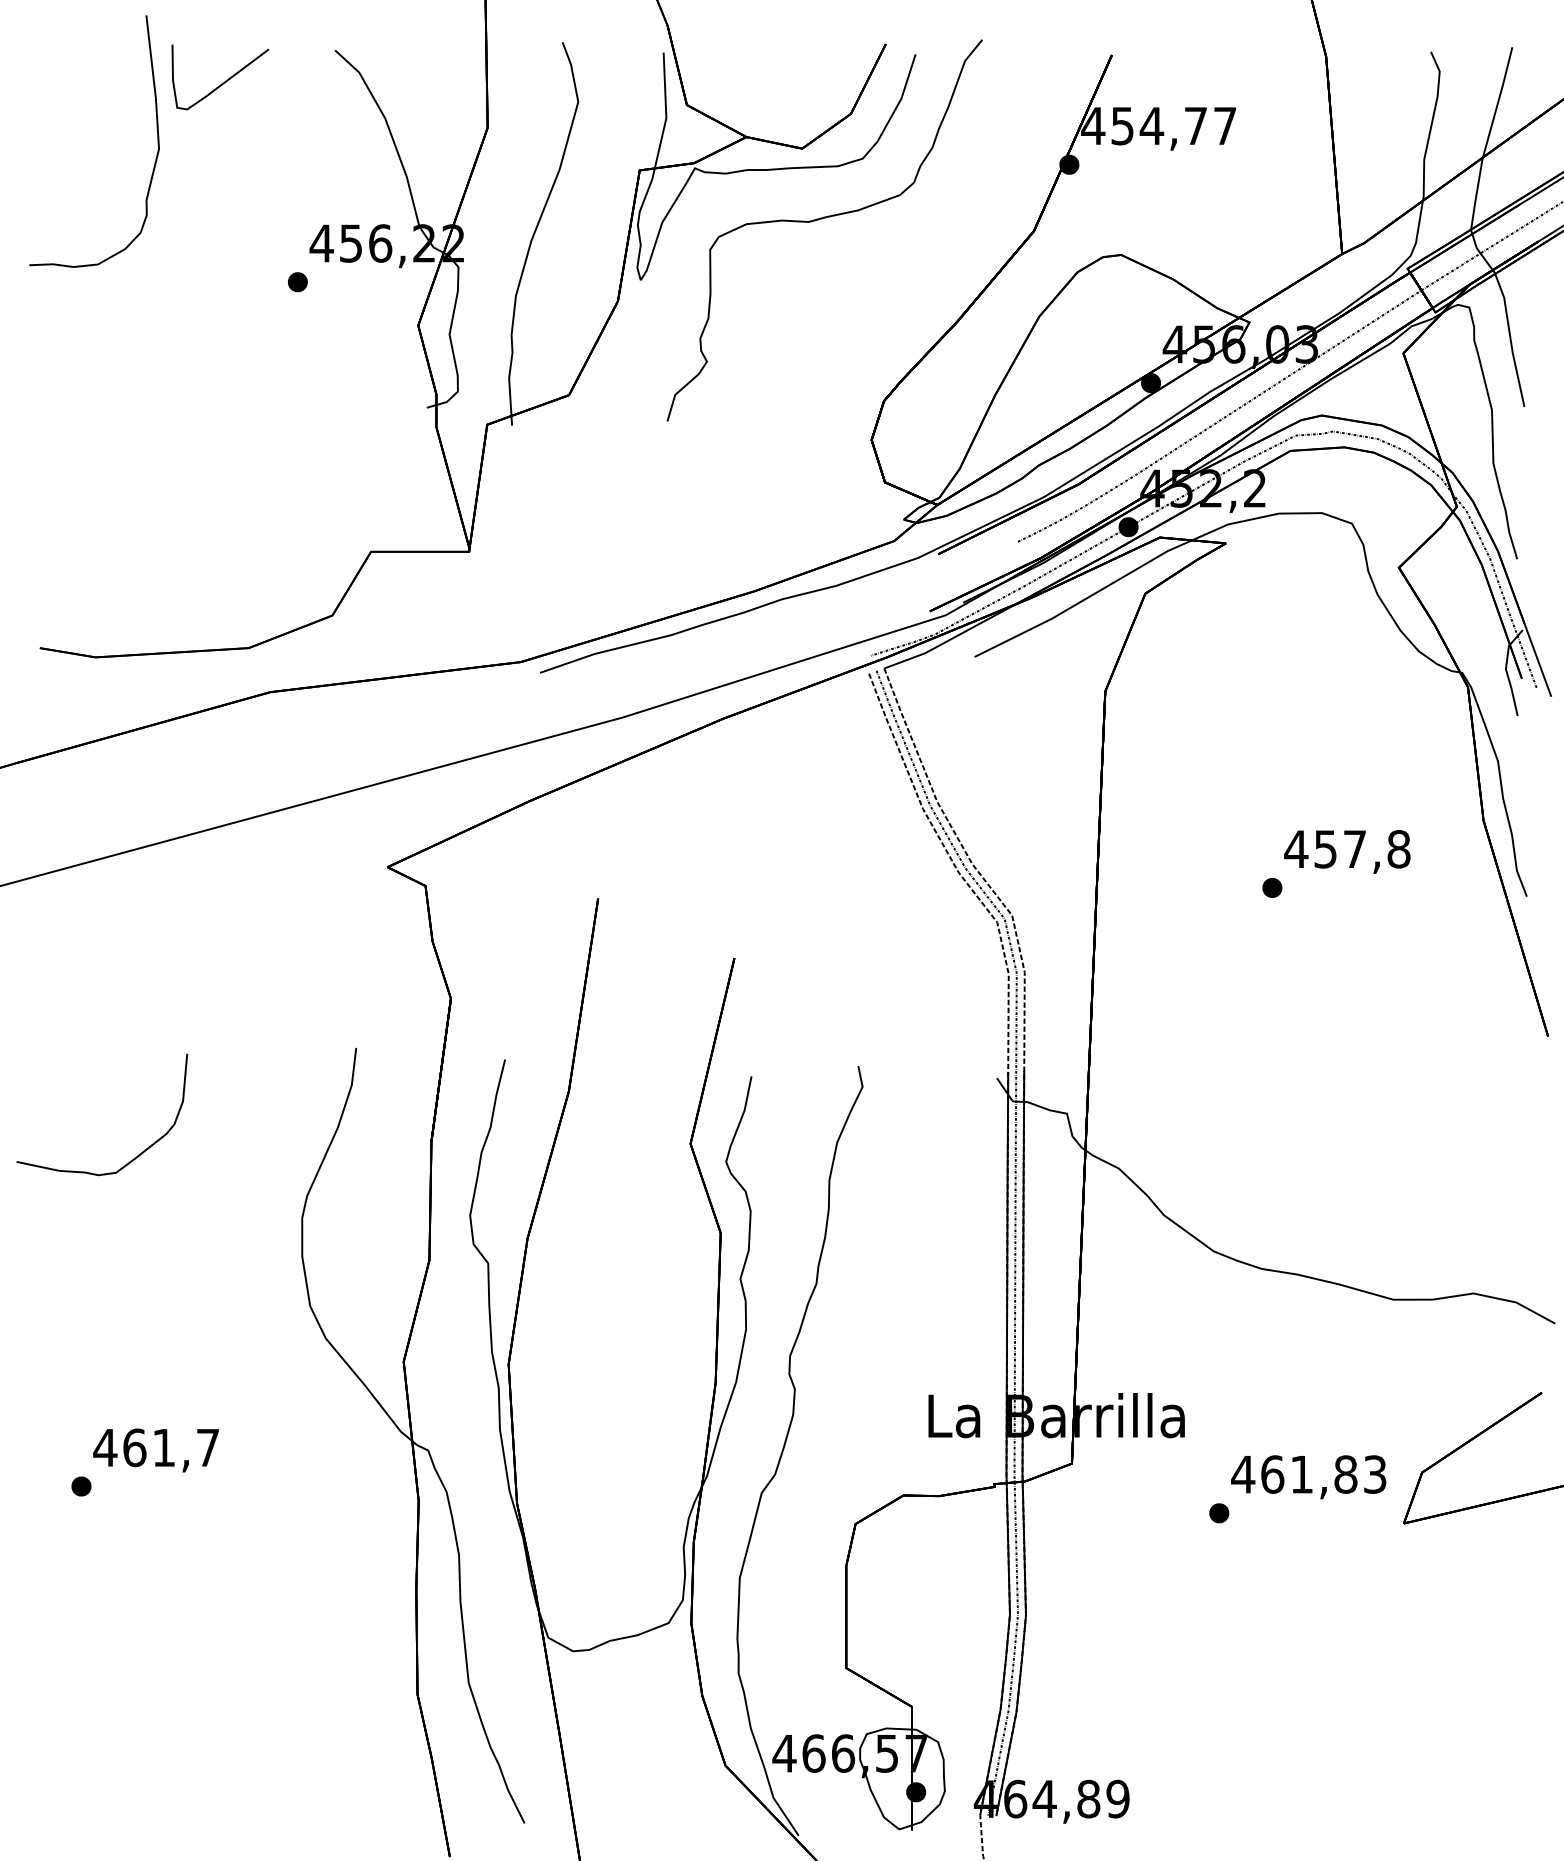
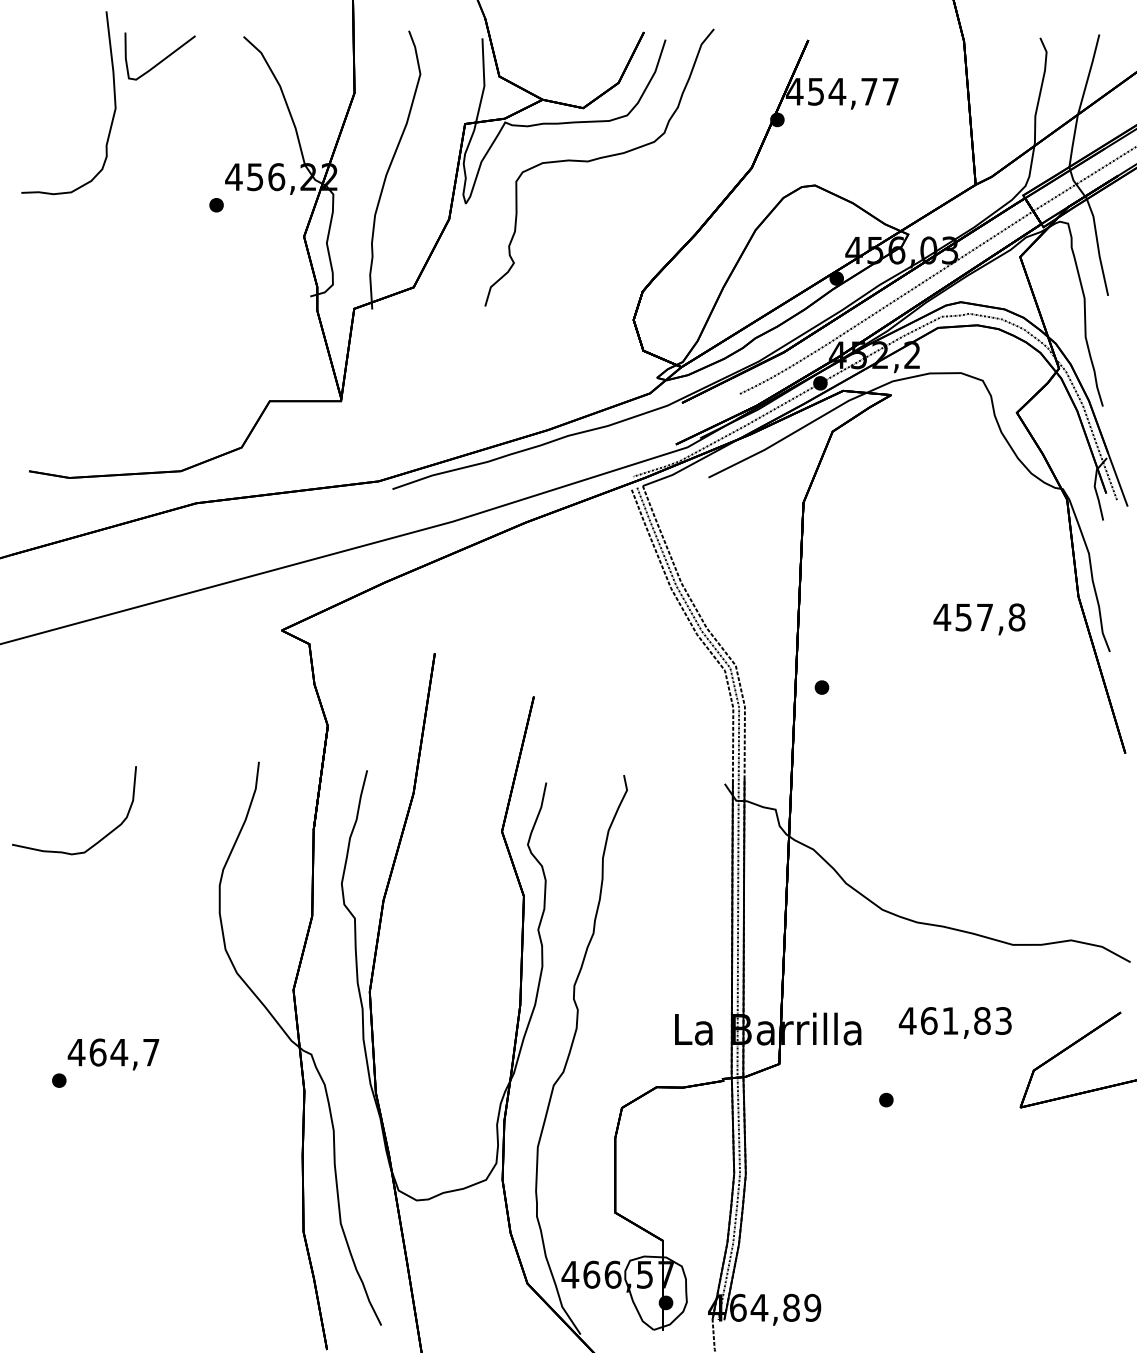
part: (1271, 887) -> (821, 687), moved
text: (164, 1447) -> (119, 1052), 461,7 -> 464,7
text: (1307, 1476) -> (954, 1022), moved

